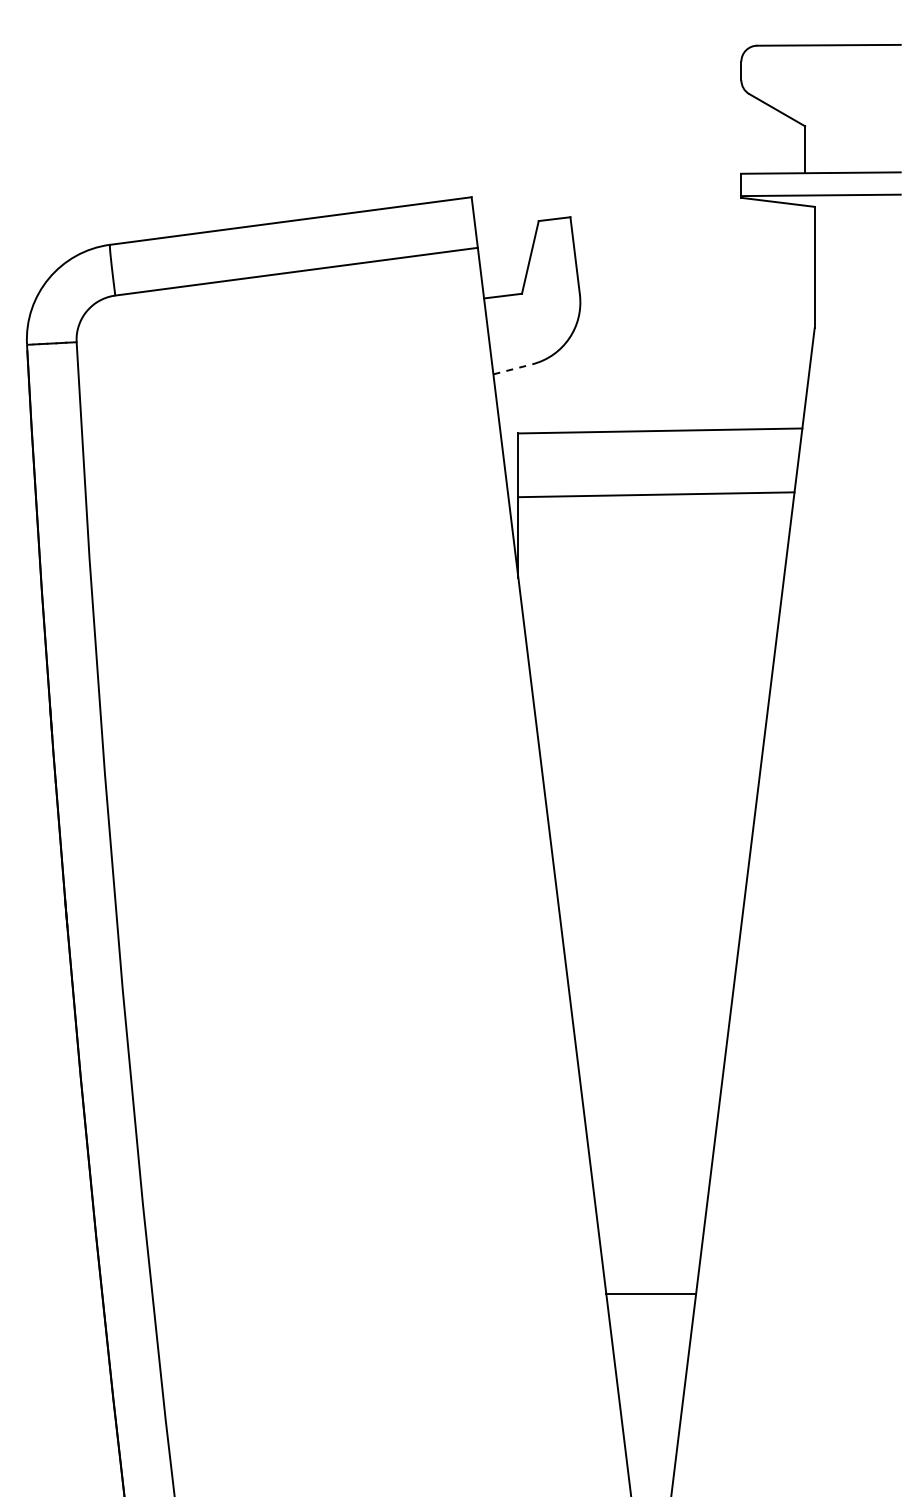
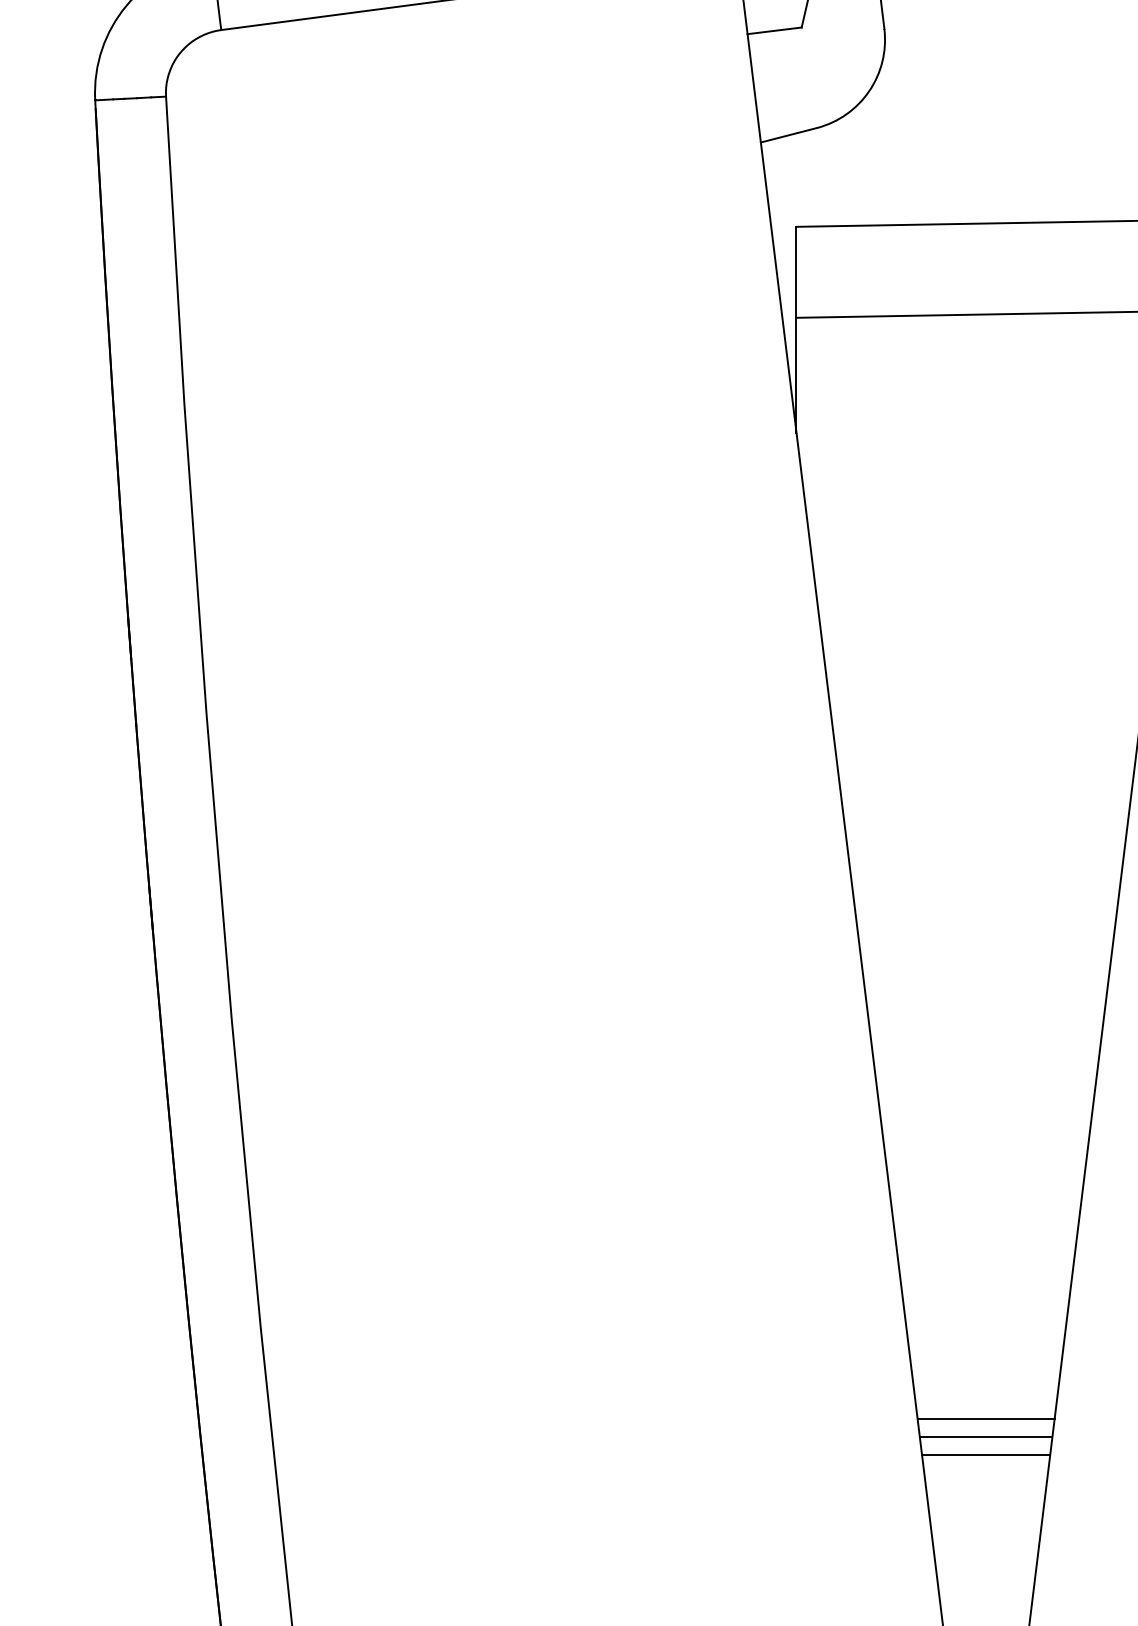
line: (513, 369) -> (789, 135), dashed -> solid
line: (651, 1268) -> (986, 1418), added
line: (650, 1281) -> (985, 1437), added

